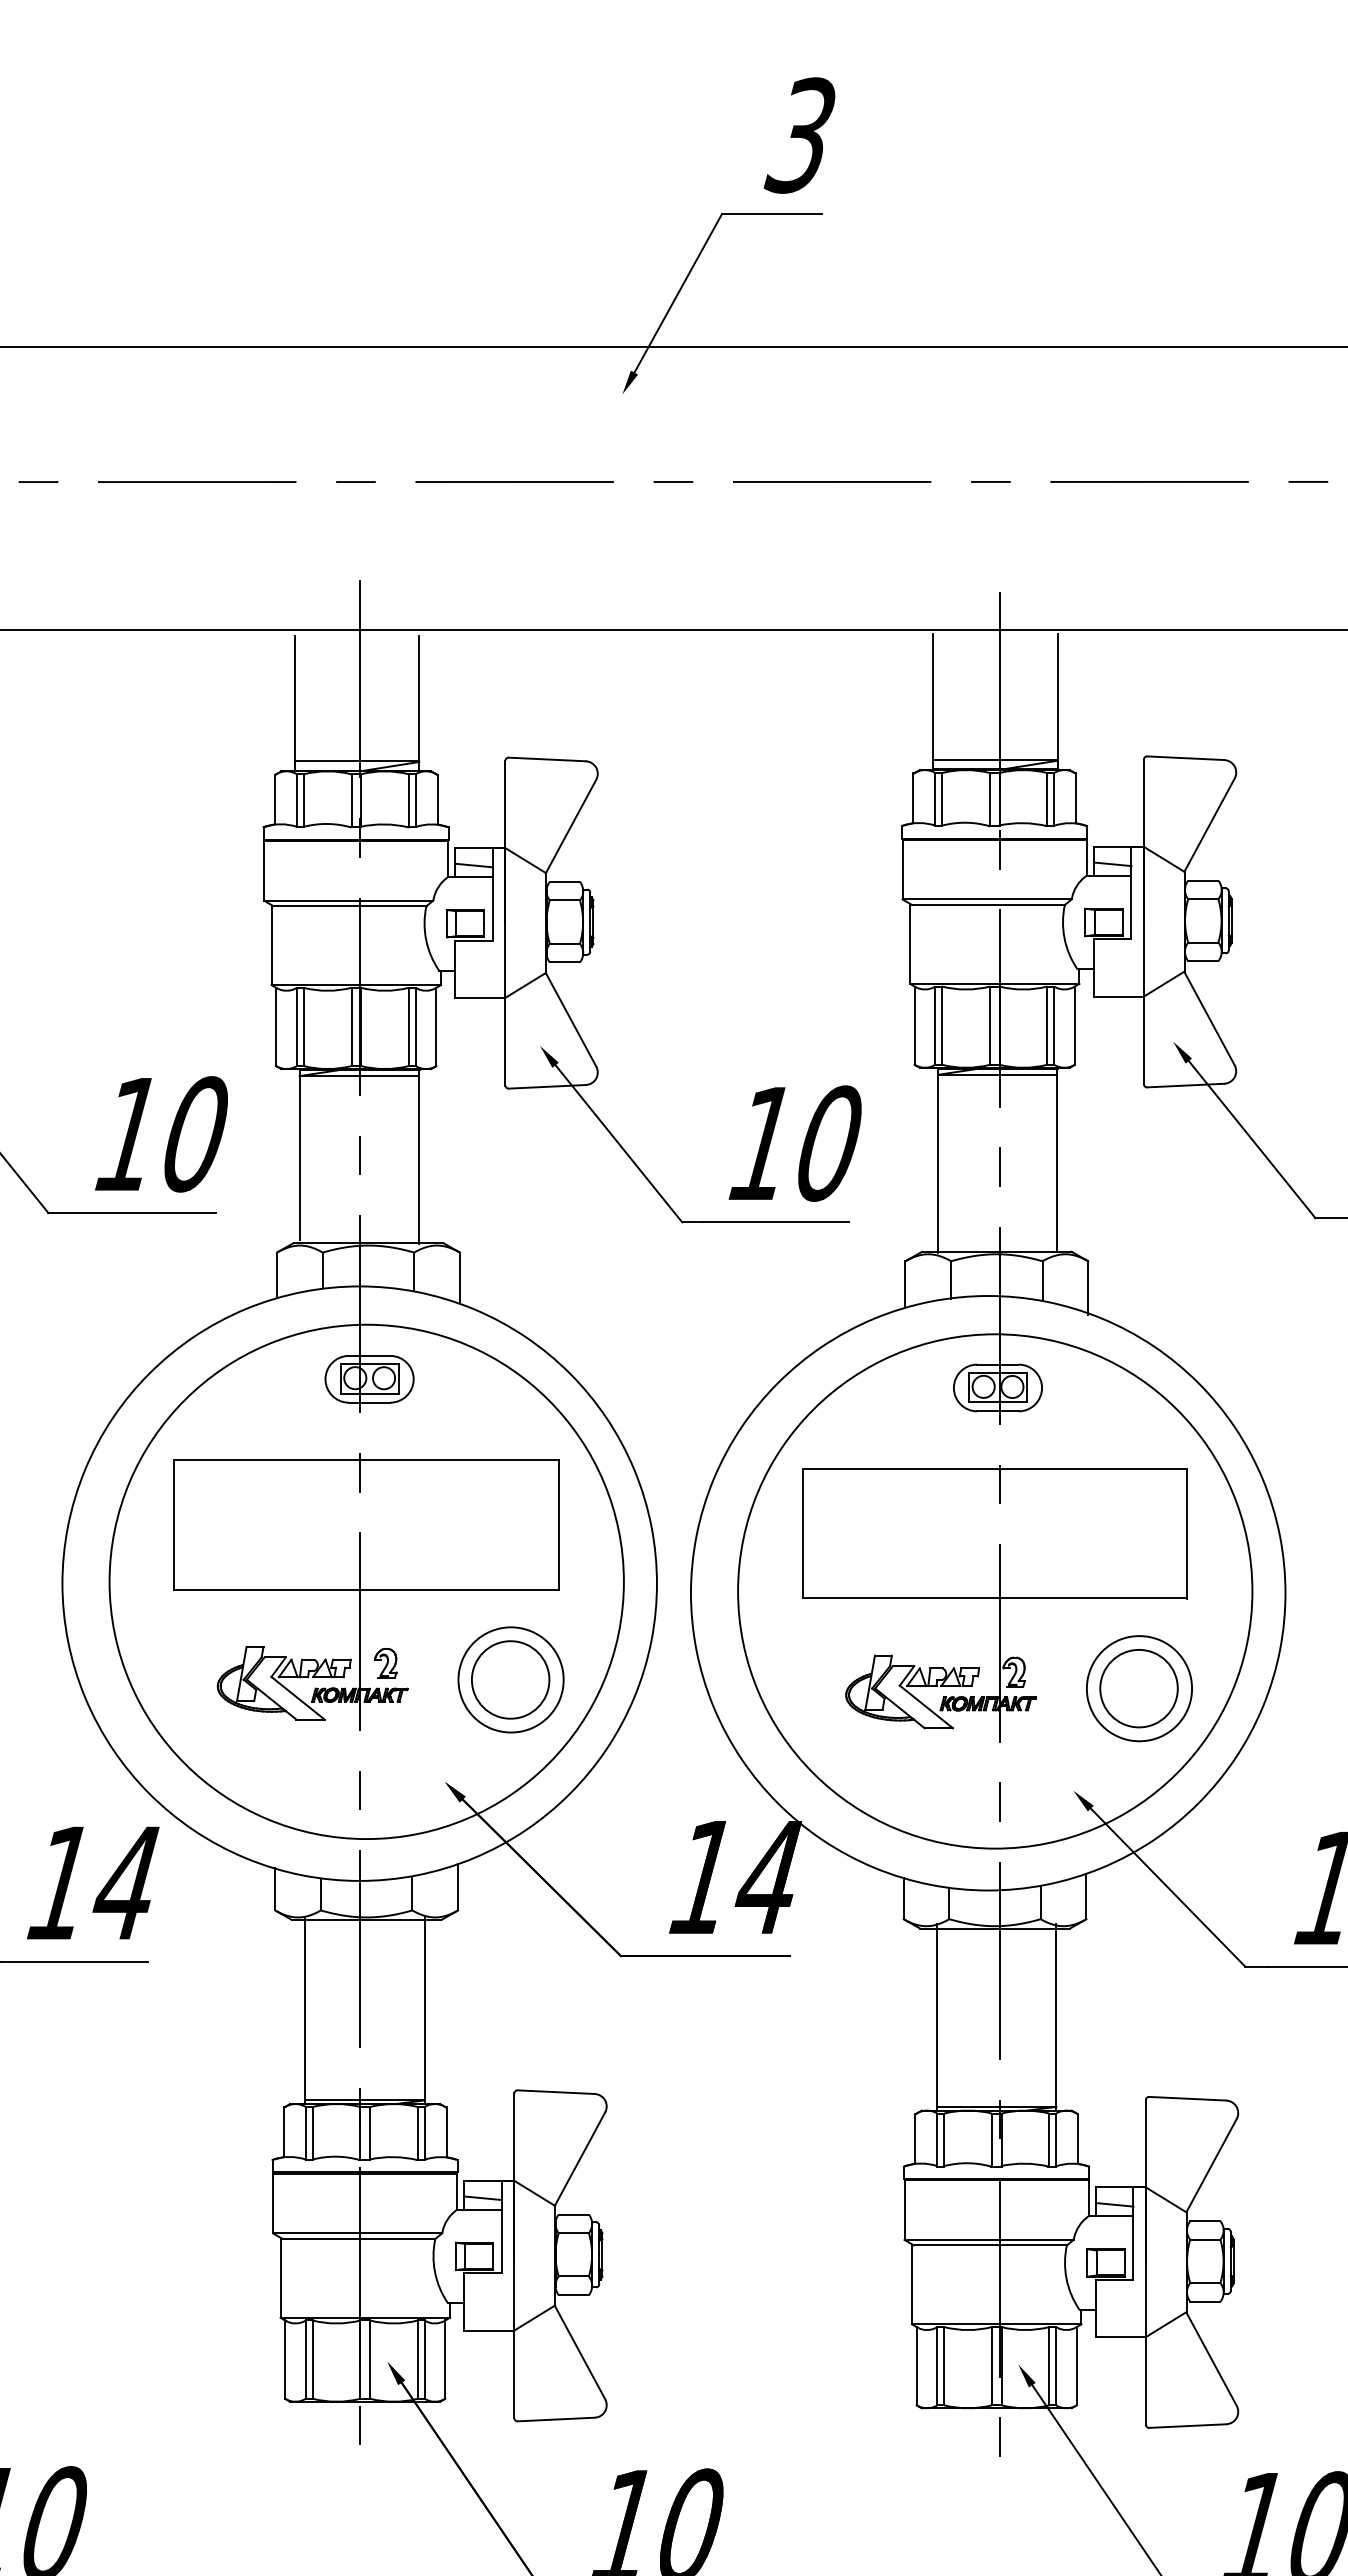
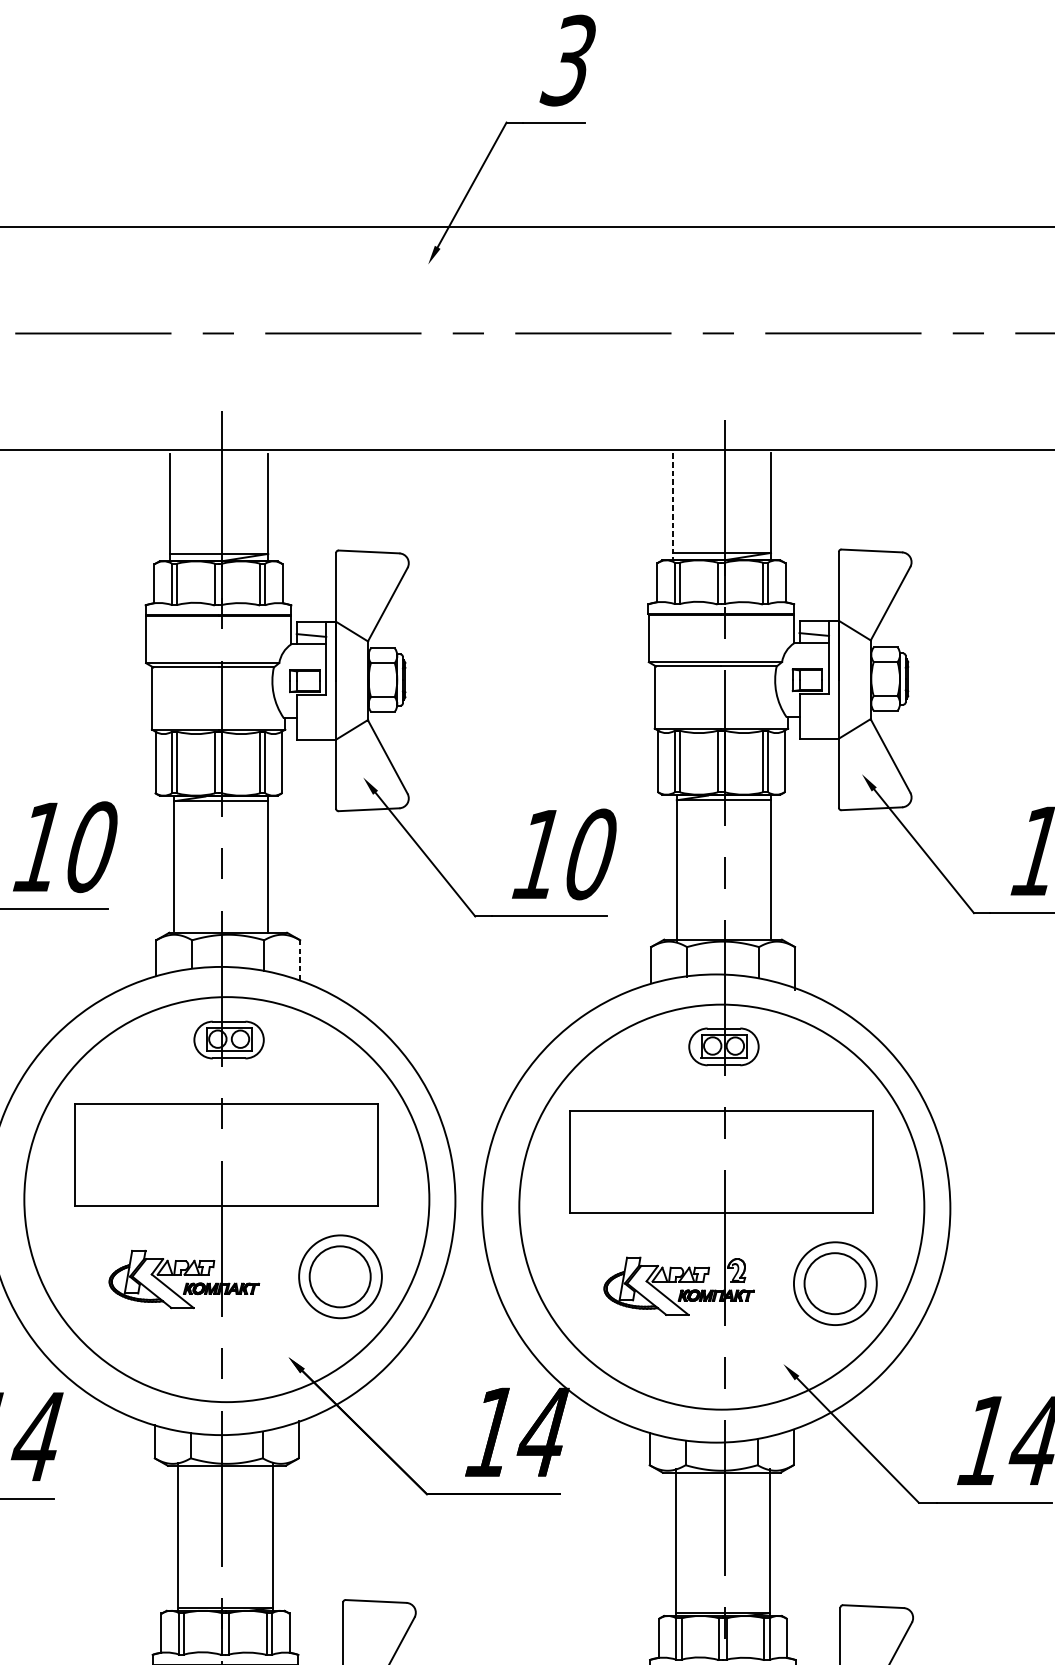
line: (933, 701) -> (673, 506), solid -> dashed
line: (459, 1277) -> (299, 959), solid -> dashed
part: (385, 1663) -> (241, 1263), removed

